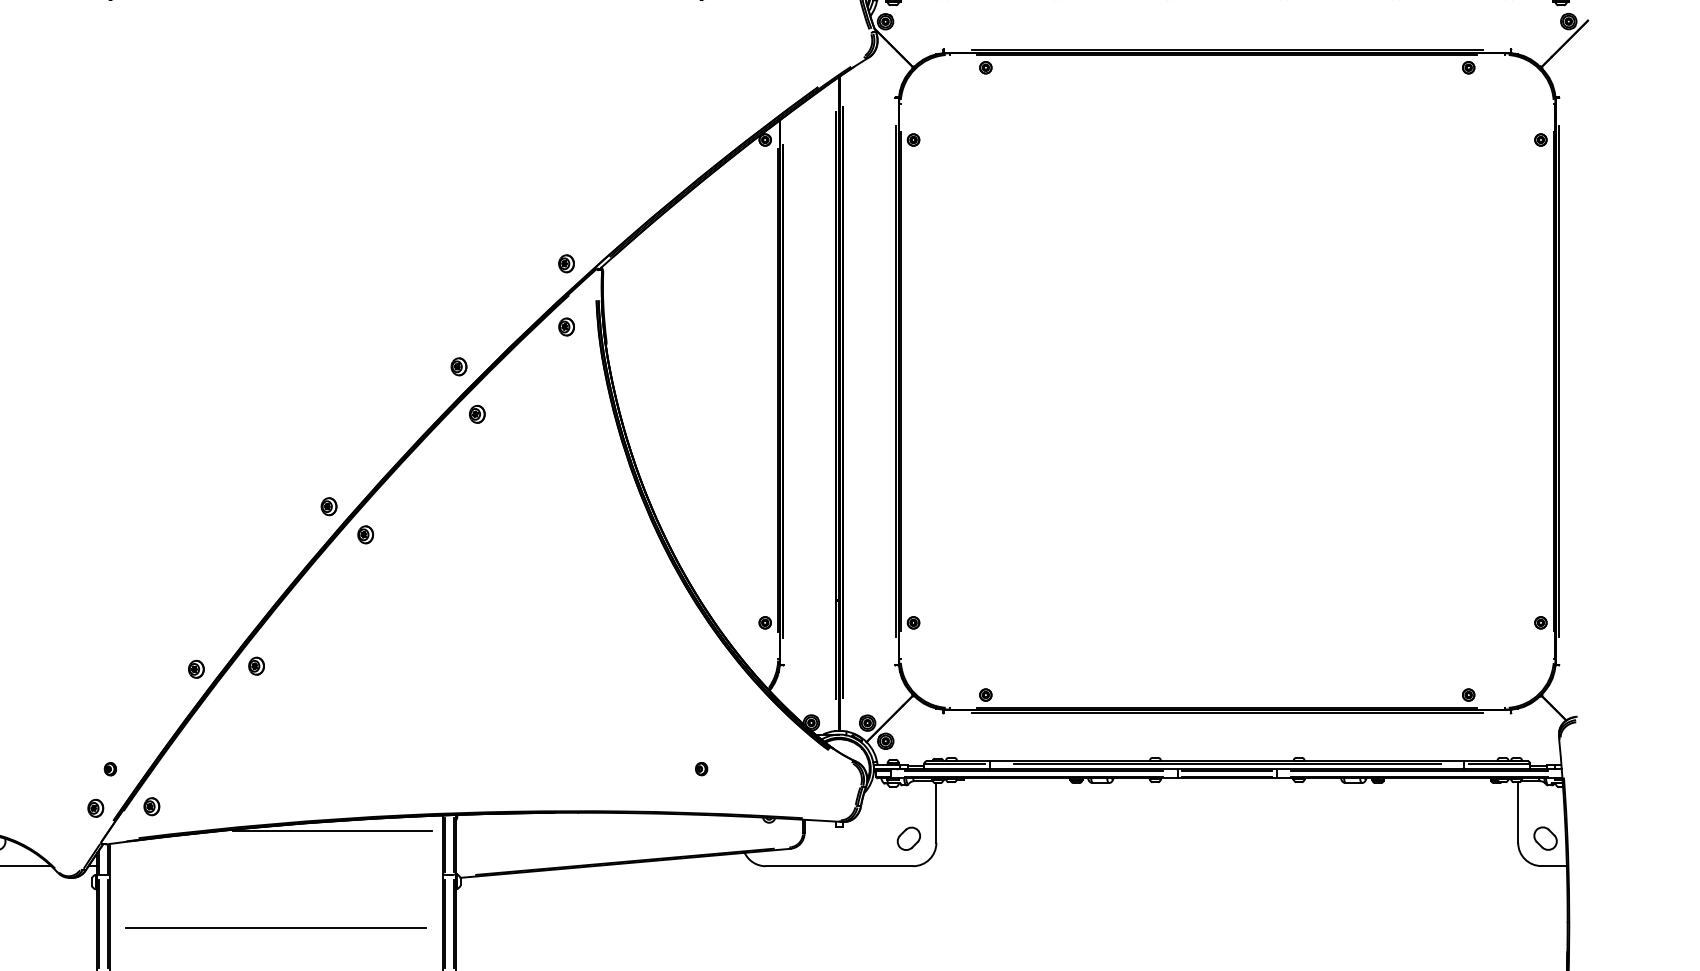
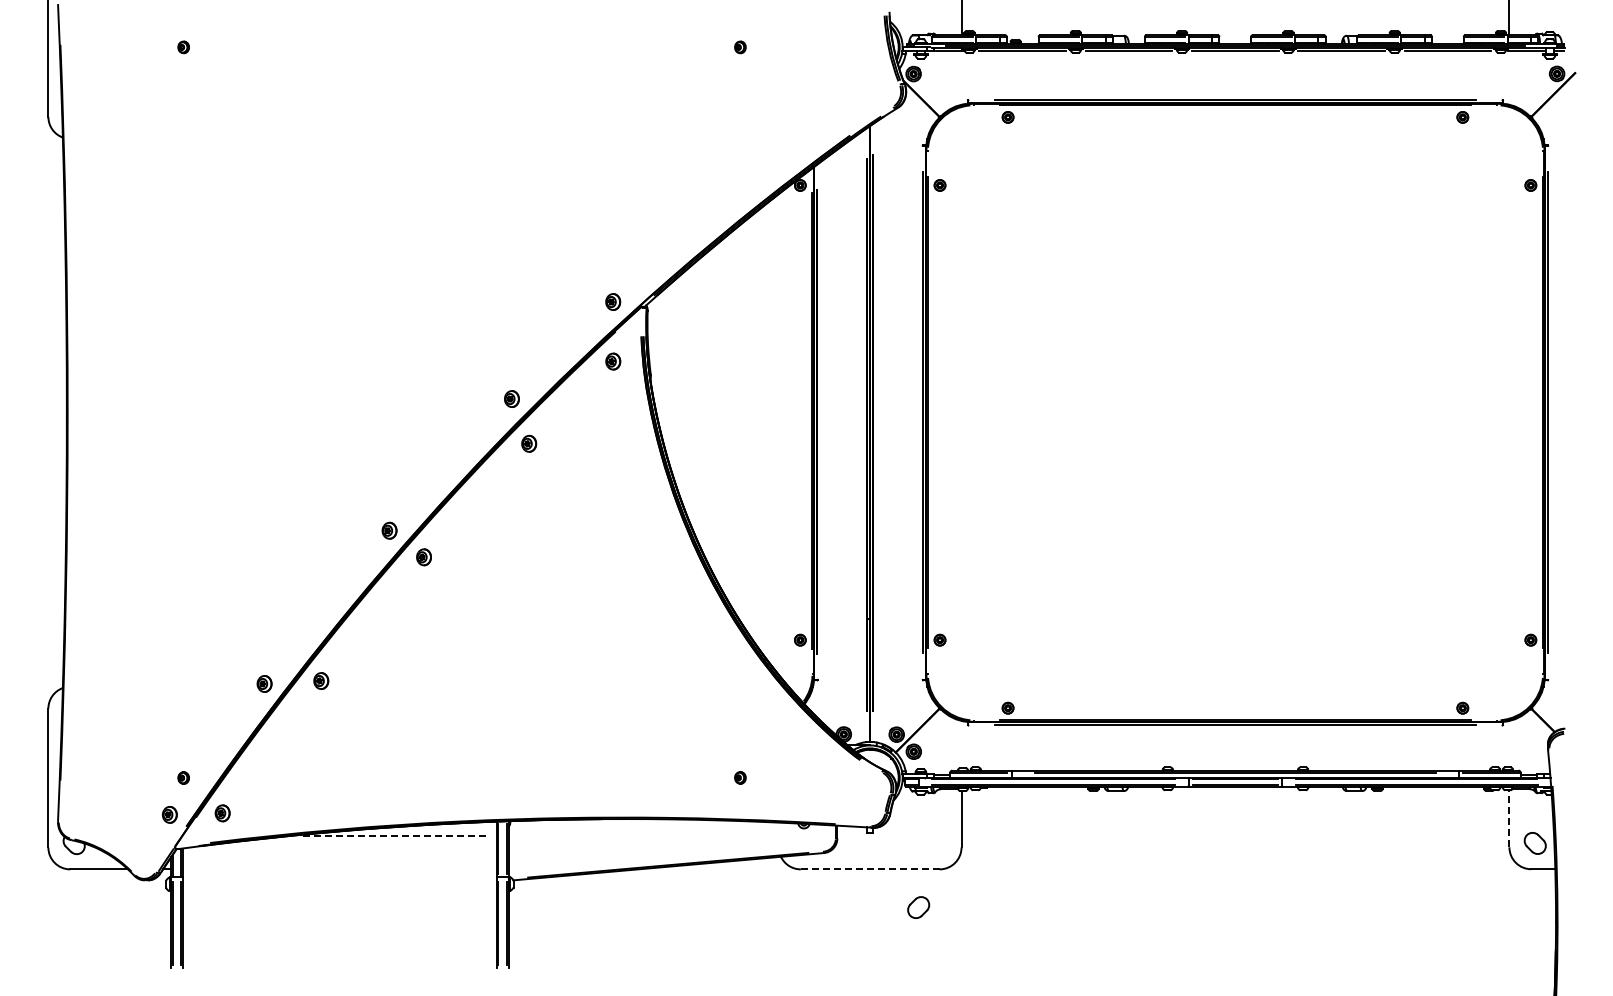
line: (1518, 812) -> (1509, 818), solid -> dashed
line: (332, 831) -> (392, 836), solid -> dashed
part: (908, 838) -> (918, 907), moved
line: (838, 866) -> (869, 869), solid -> dashed
line: (275, 927) -> (339, 927), removed

